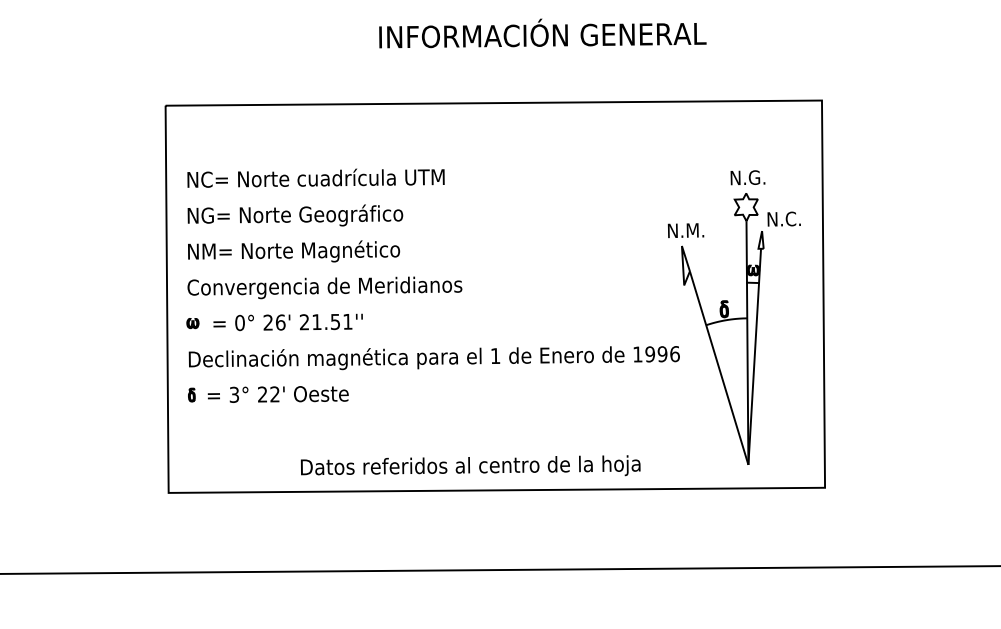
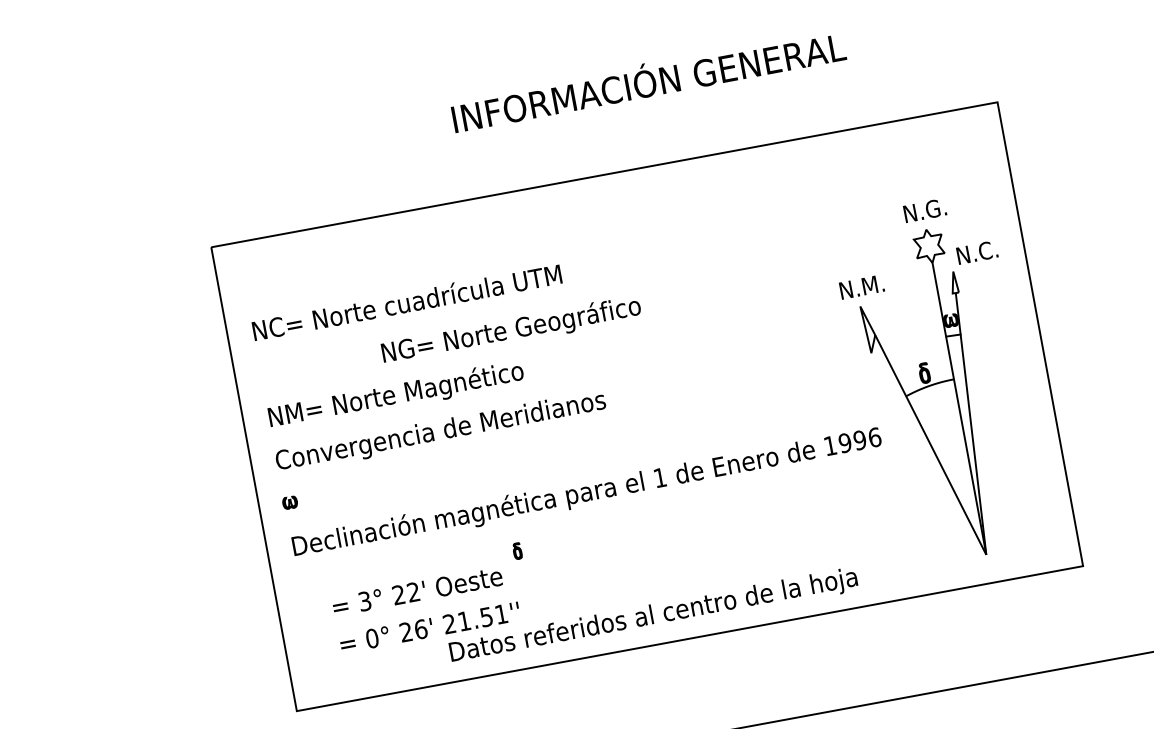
text: (295, 215) -> (511, 330), moved
text: (287, 322) -> (429, 627), moved
part: (191, 394) -> (516, 550), moved
text: (277, 394) -> (416, 591), moved

